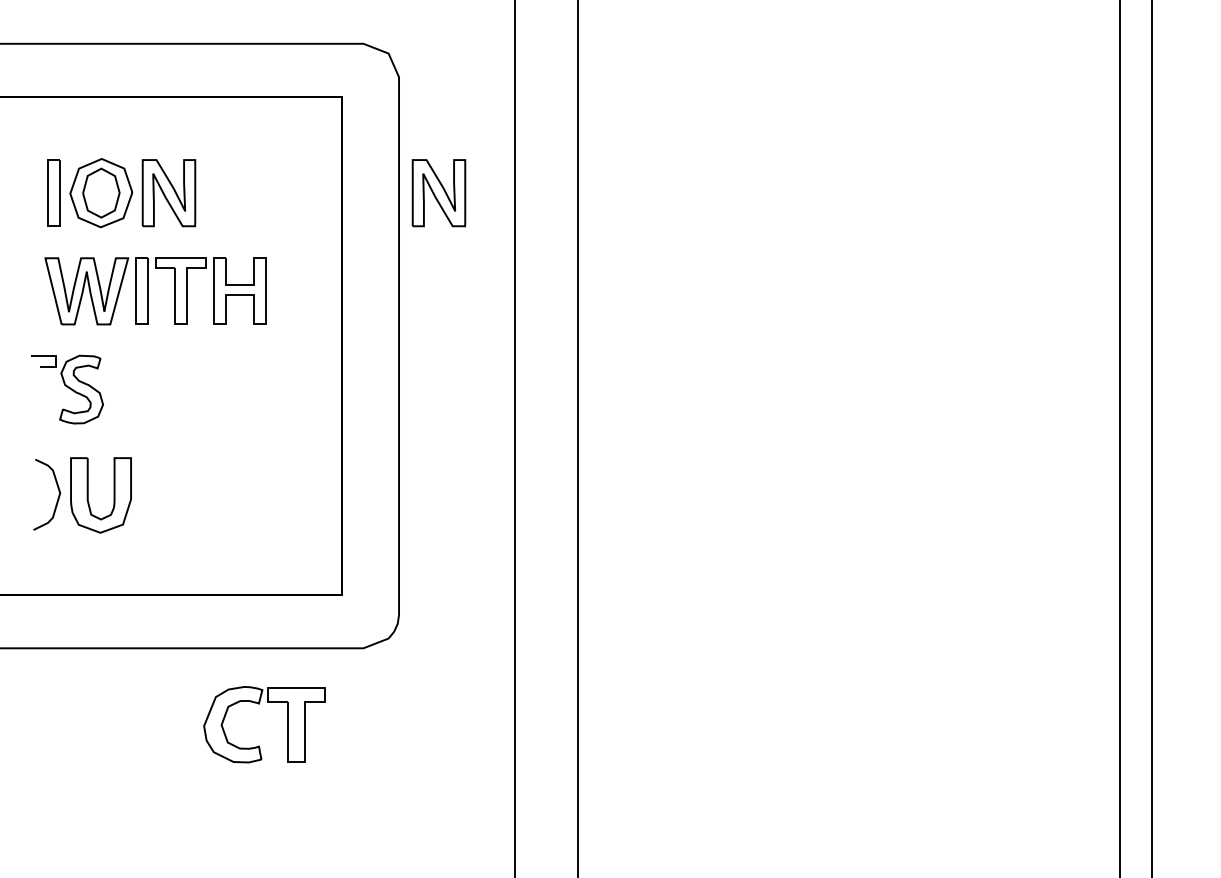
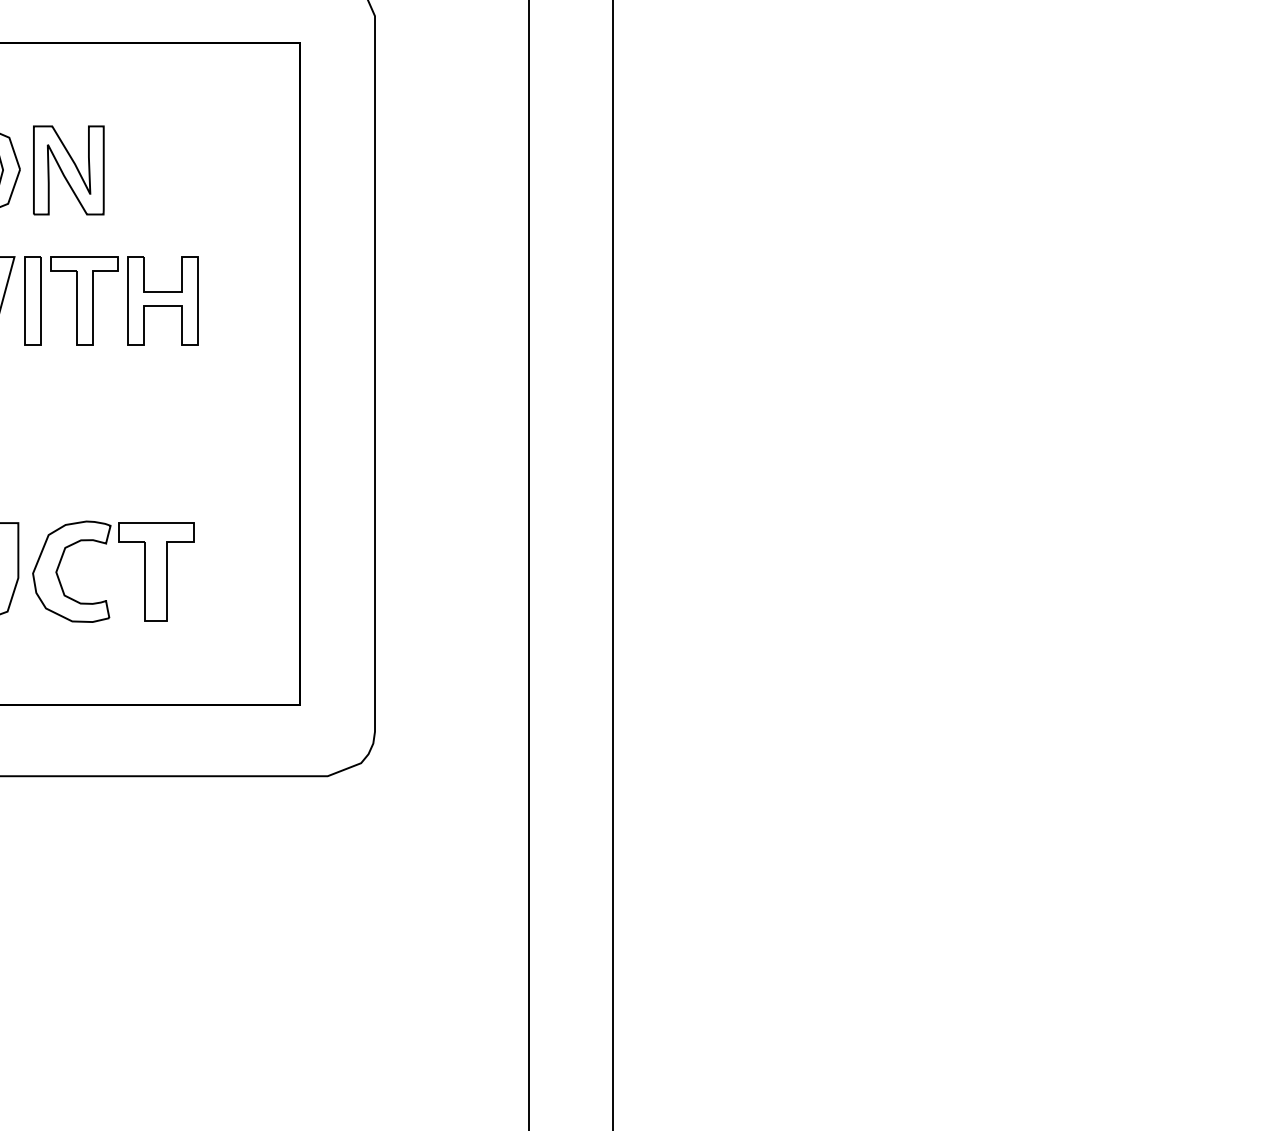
part: (438, 193) -> (427, 170), removed
part: (259, 704) -> (106, 544), moved

